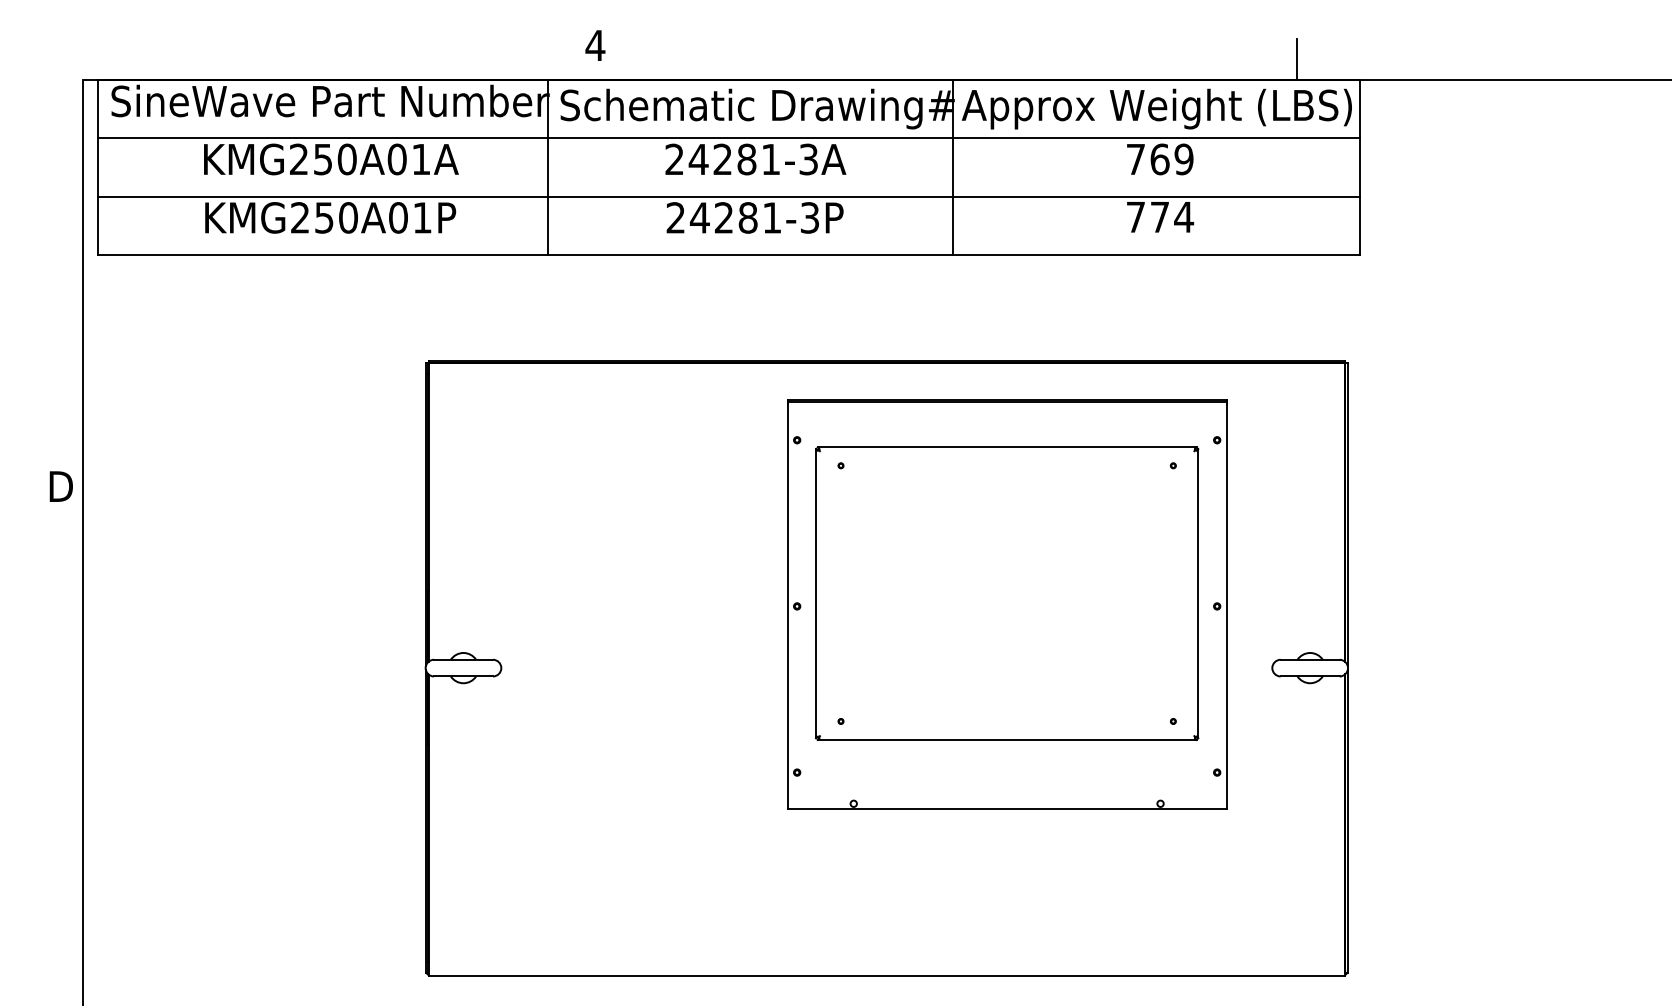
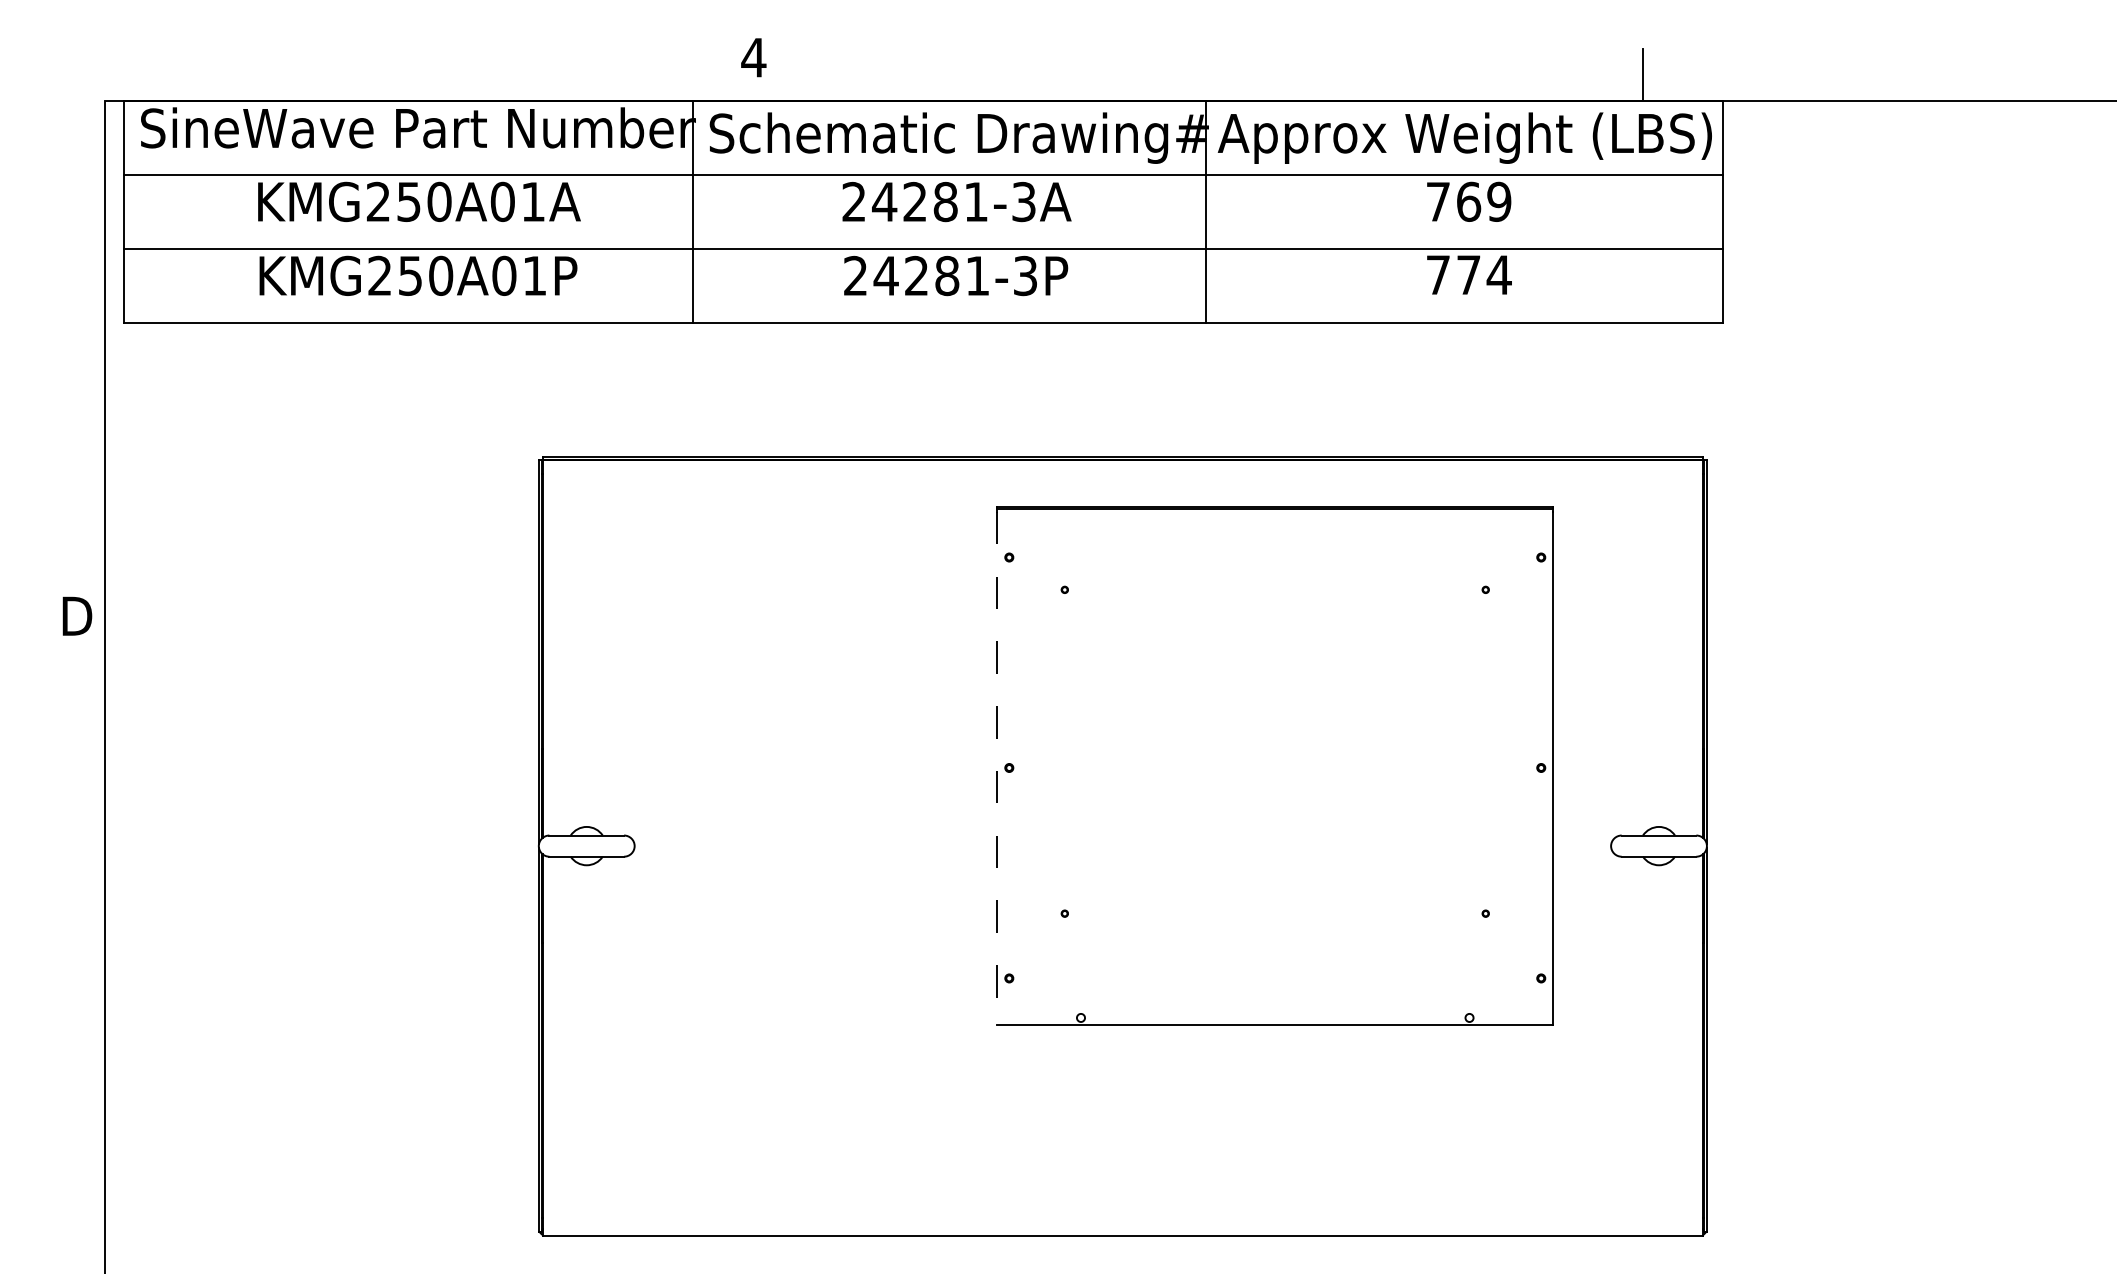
part: (1007, 593) -> (1275, 751), removed
line: (787, 606) -> (997, 768), solid -> dashed

